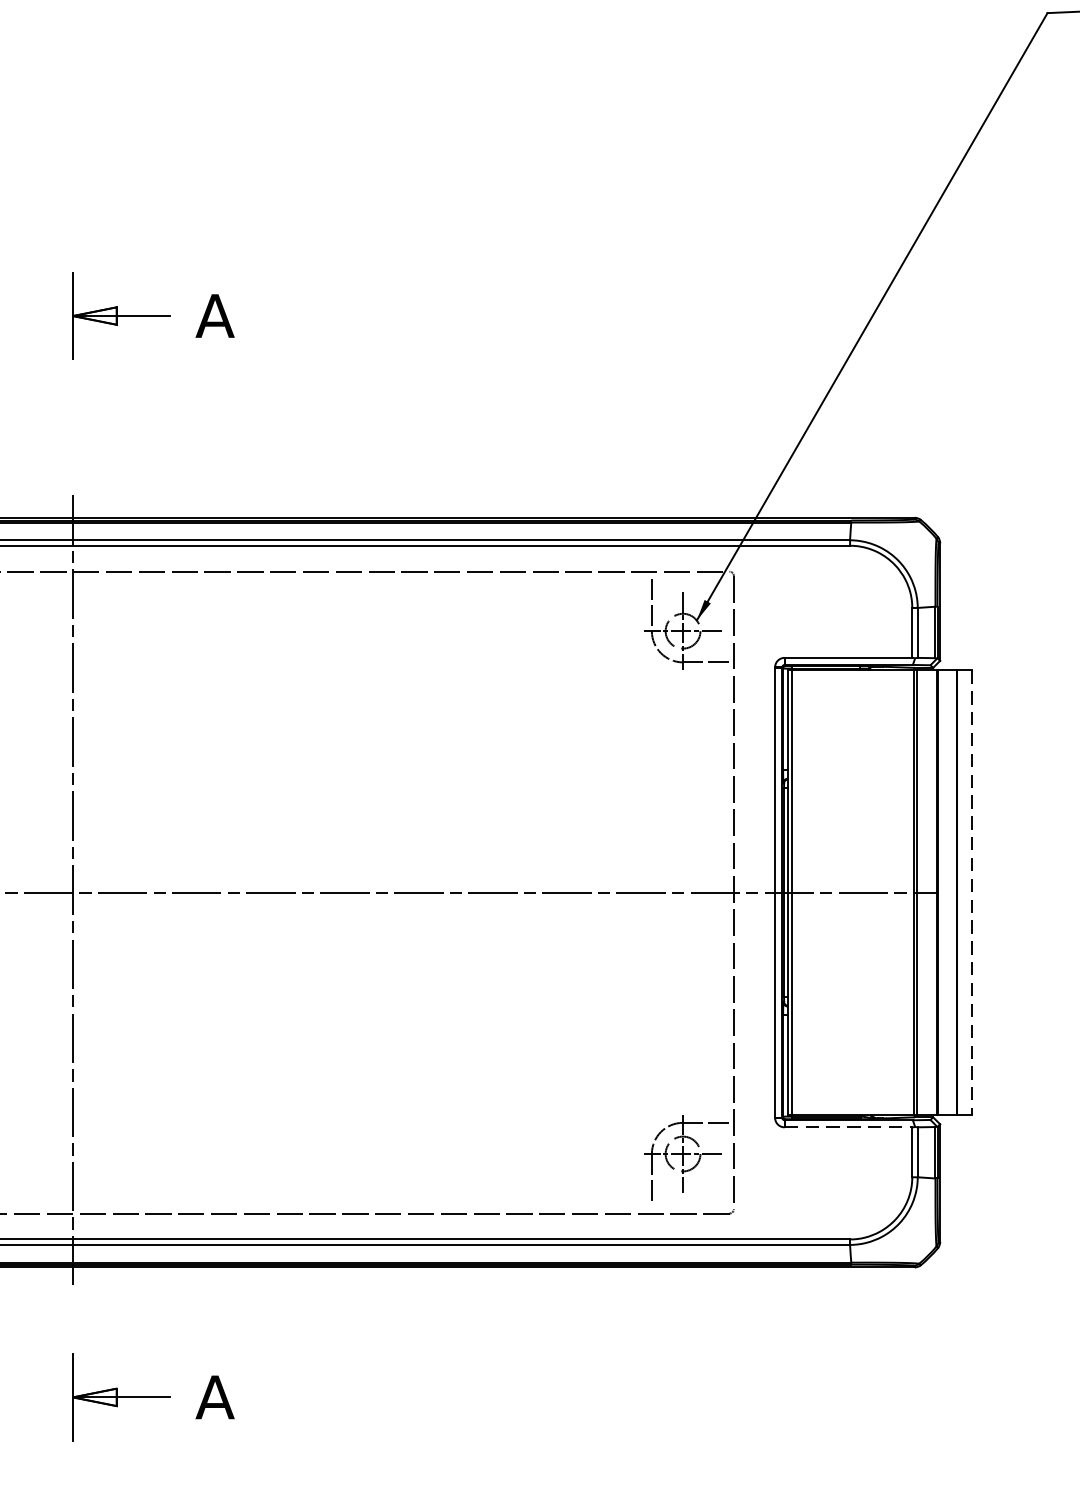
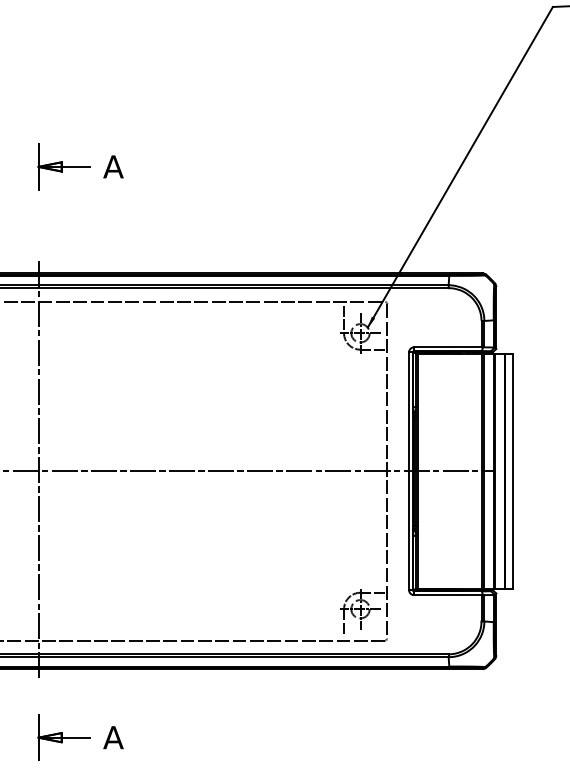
line: (972, 893) -> (513, 471), dashed -> solid
line: (847, 1128) -> (447, 595), dashed -> solid

